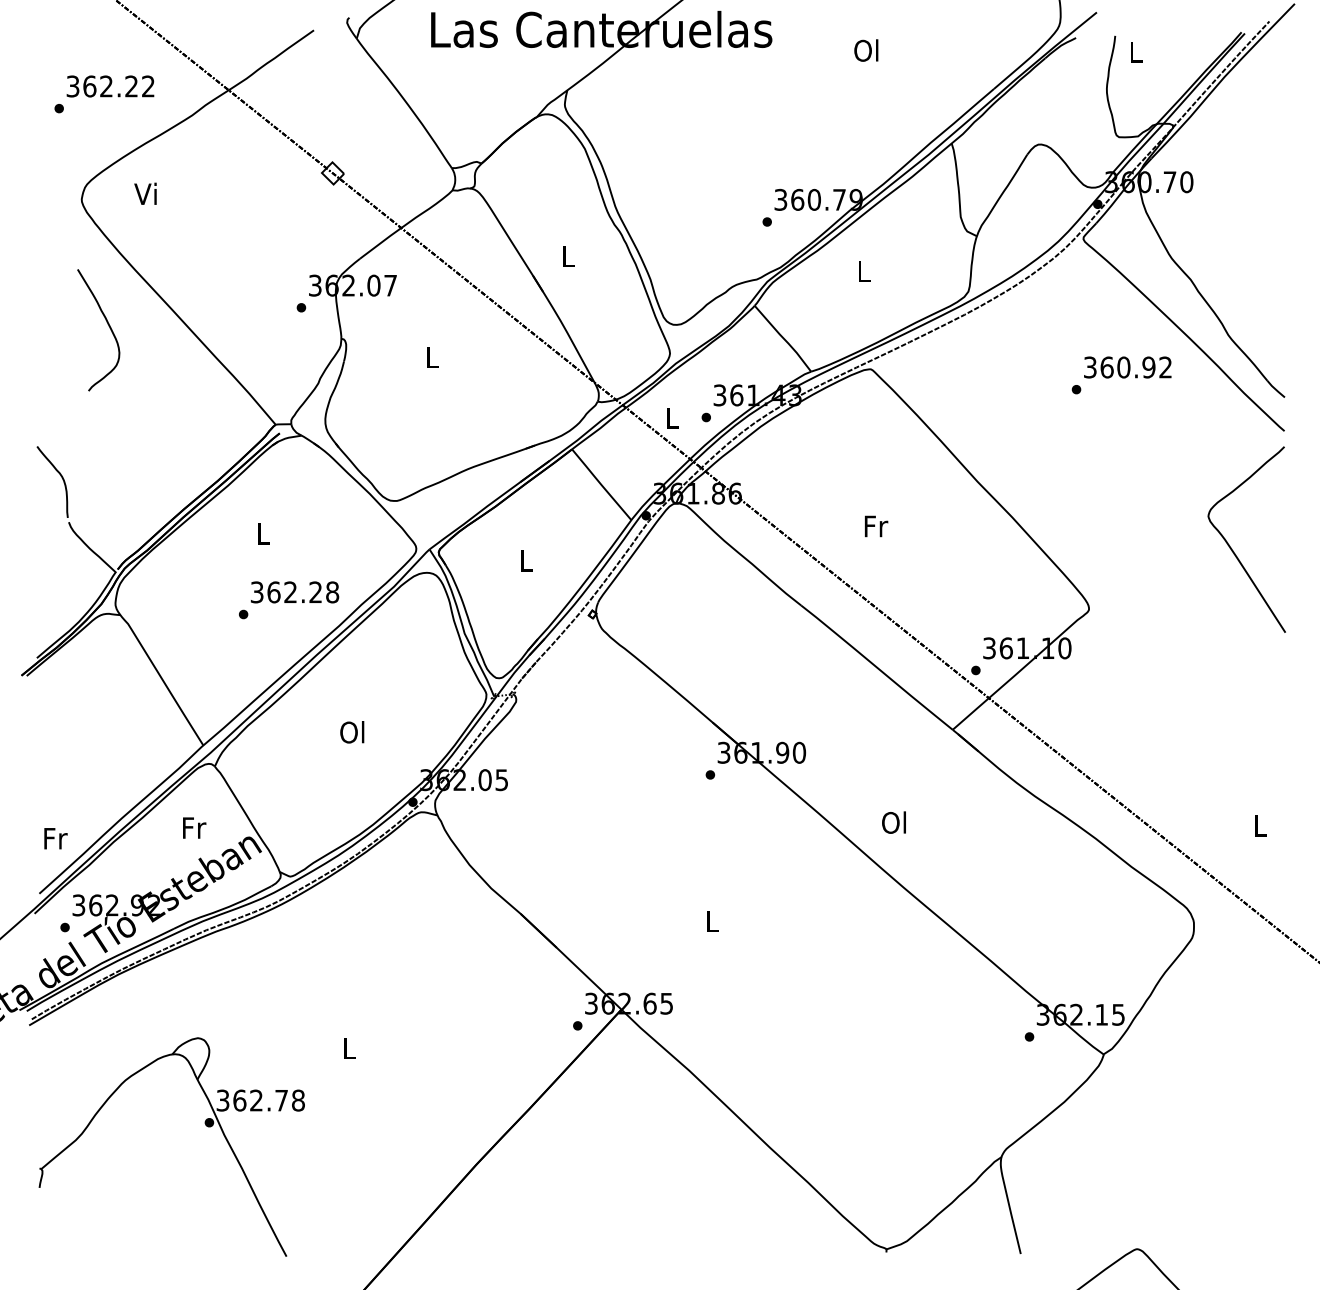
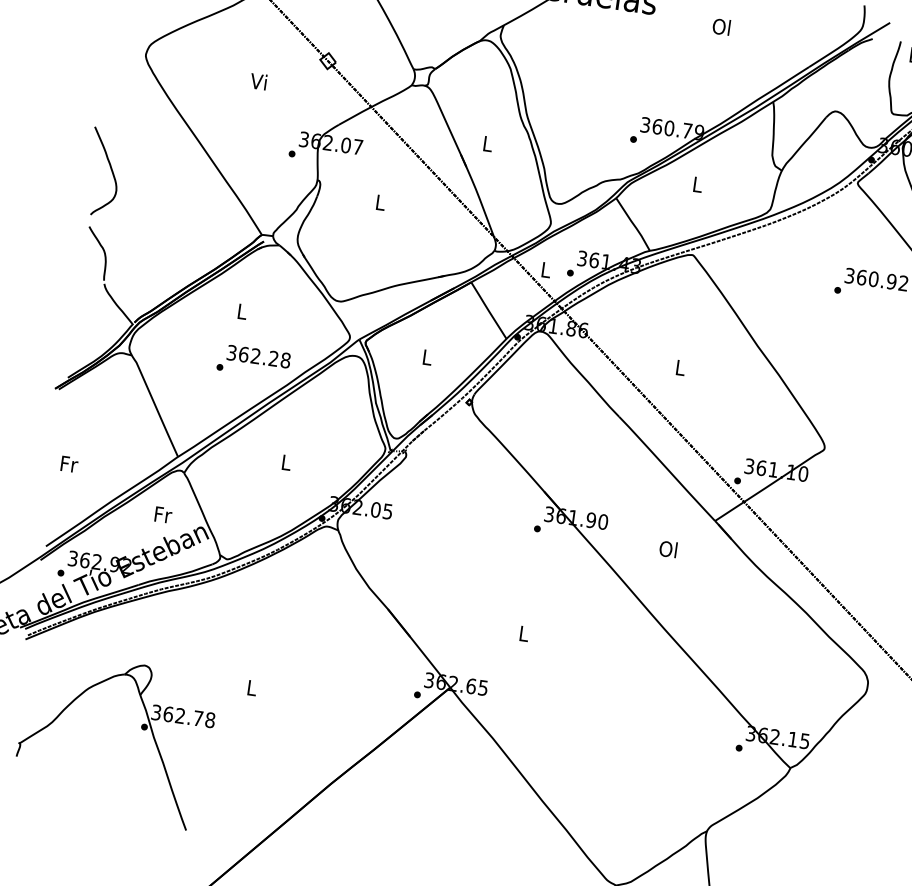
text: (145, 193) -> (258, 81), moved
curve: (108, 326) -> (111, 170), moved
text: (876, 526) -> (681, 368), Fr -> L
text: (352, 732) -> (285, 462), Ol -> L
text: (893, 822) -> (667, 549), moved
text: (55, 838) -> (69, 464), moved

